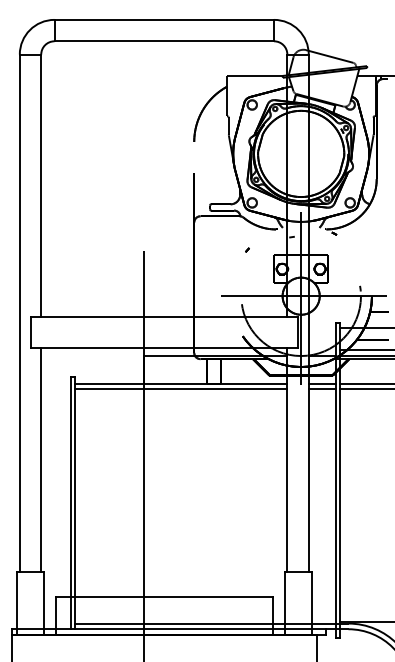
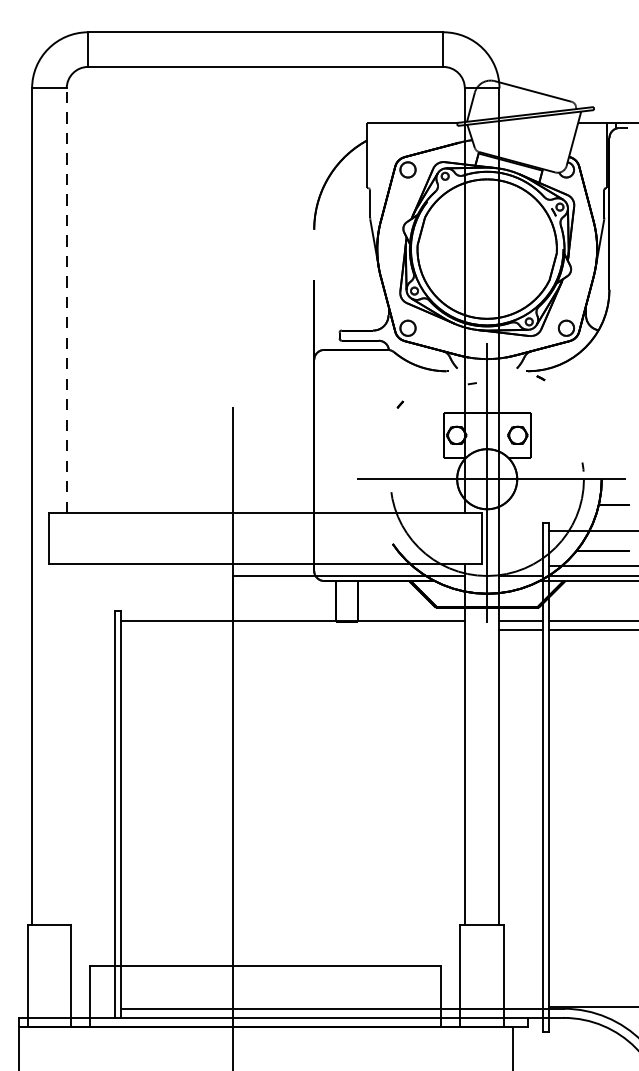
line: (41, 185) -> (67, 300), solid -> dashed
line: (180, 389) -> (292, 630), removed
line: (41, 459) -> (67, 743), removed

